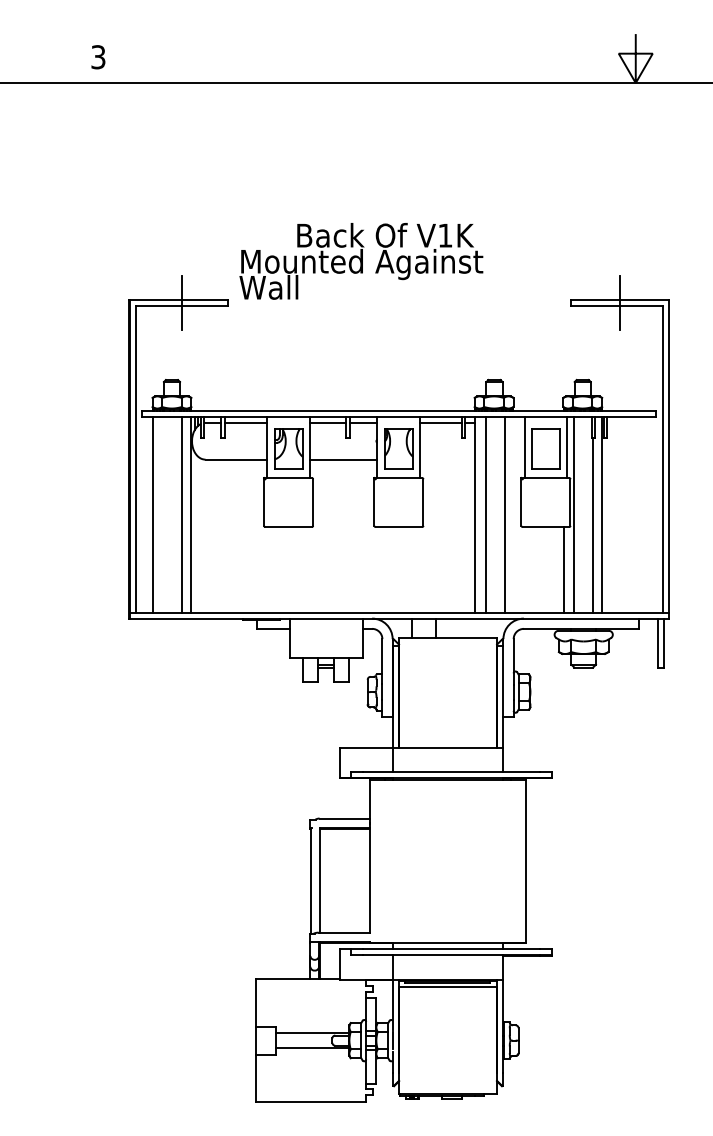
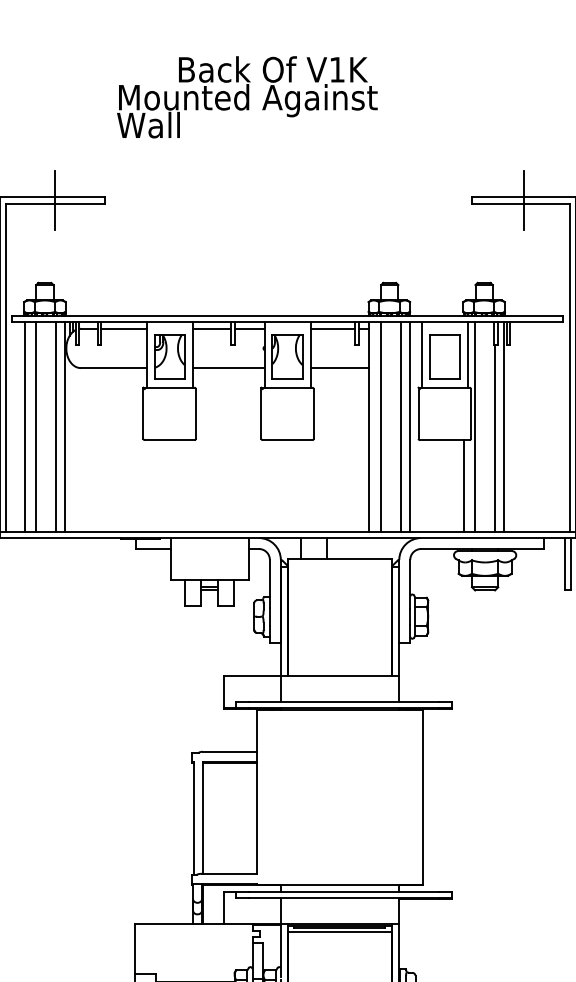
text: (361, 261) -> (247, 97), moved
line: (447, 459) -> (339, 367), added
line: (163, 514) -> (35, 426), added
line: (513, 514) -> (410, 426), added

